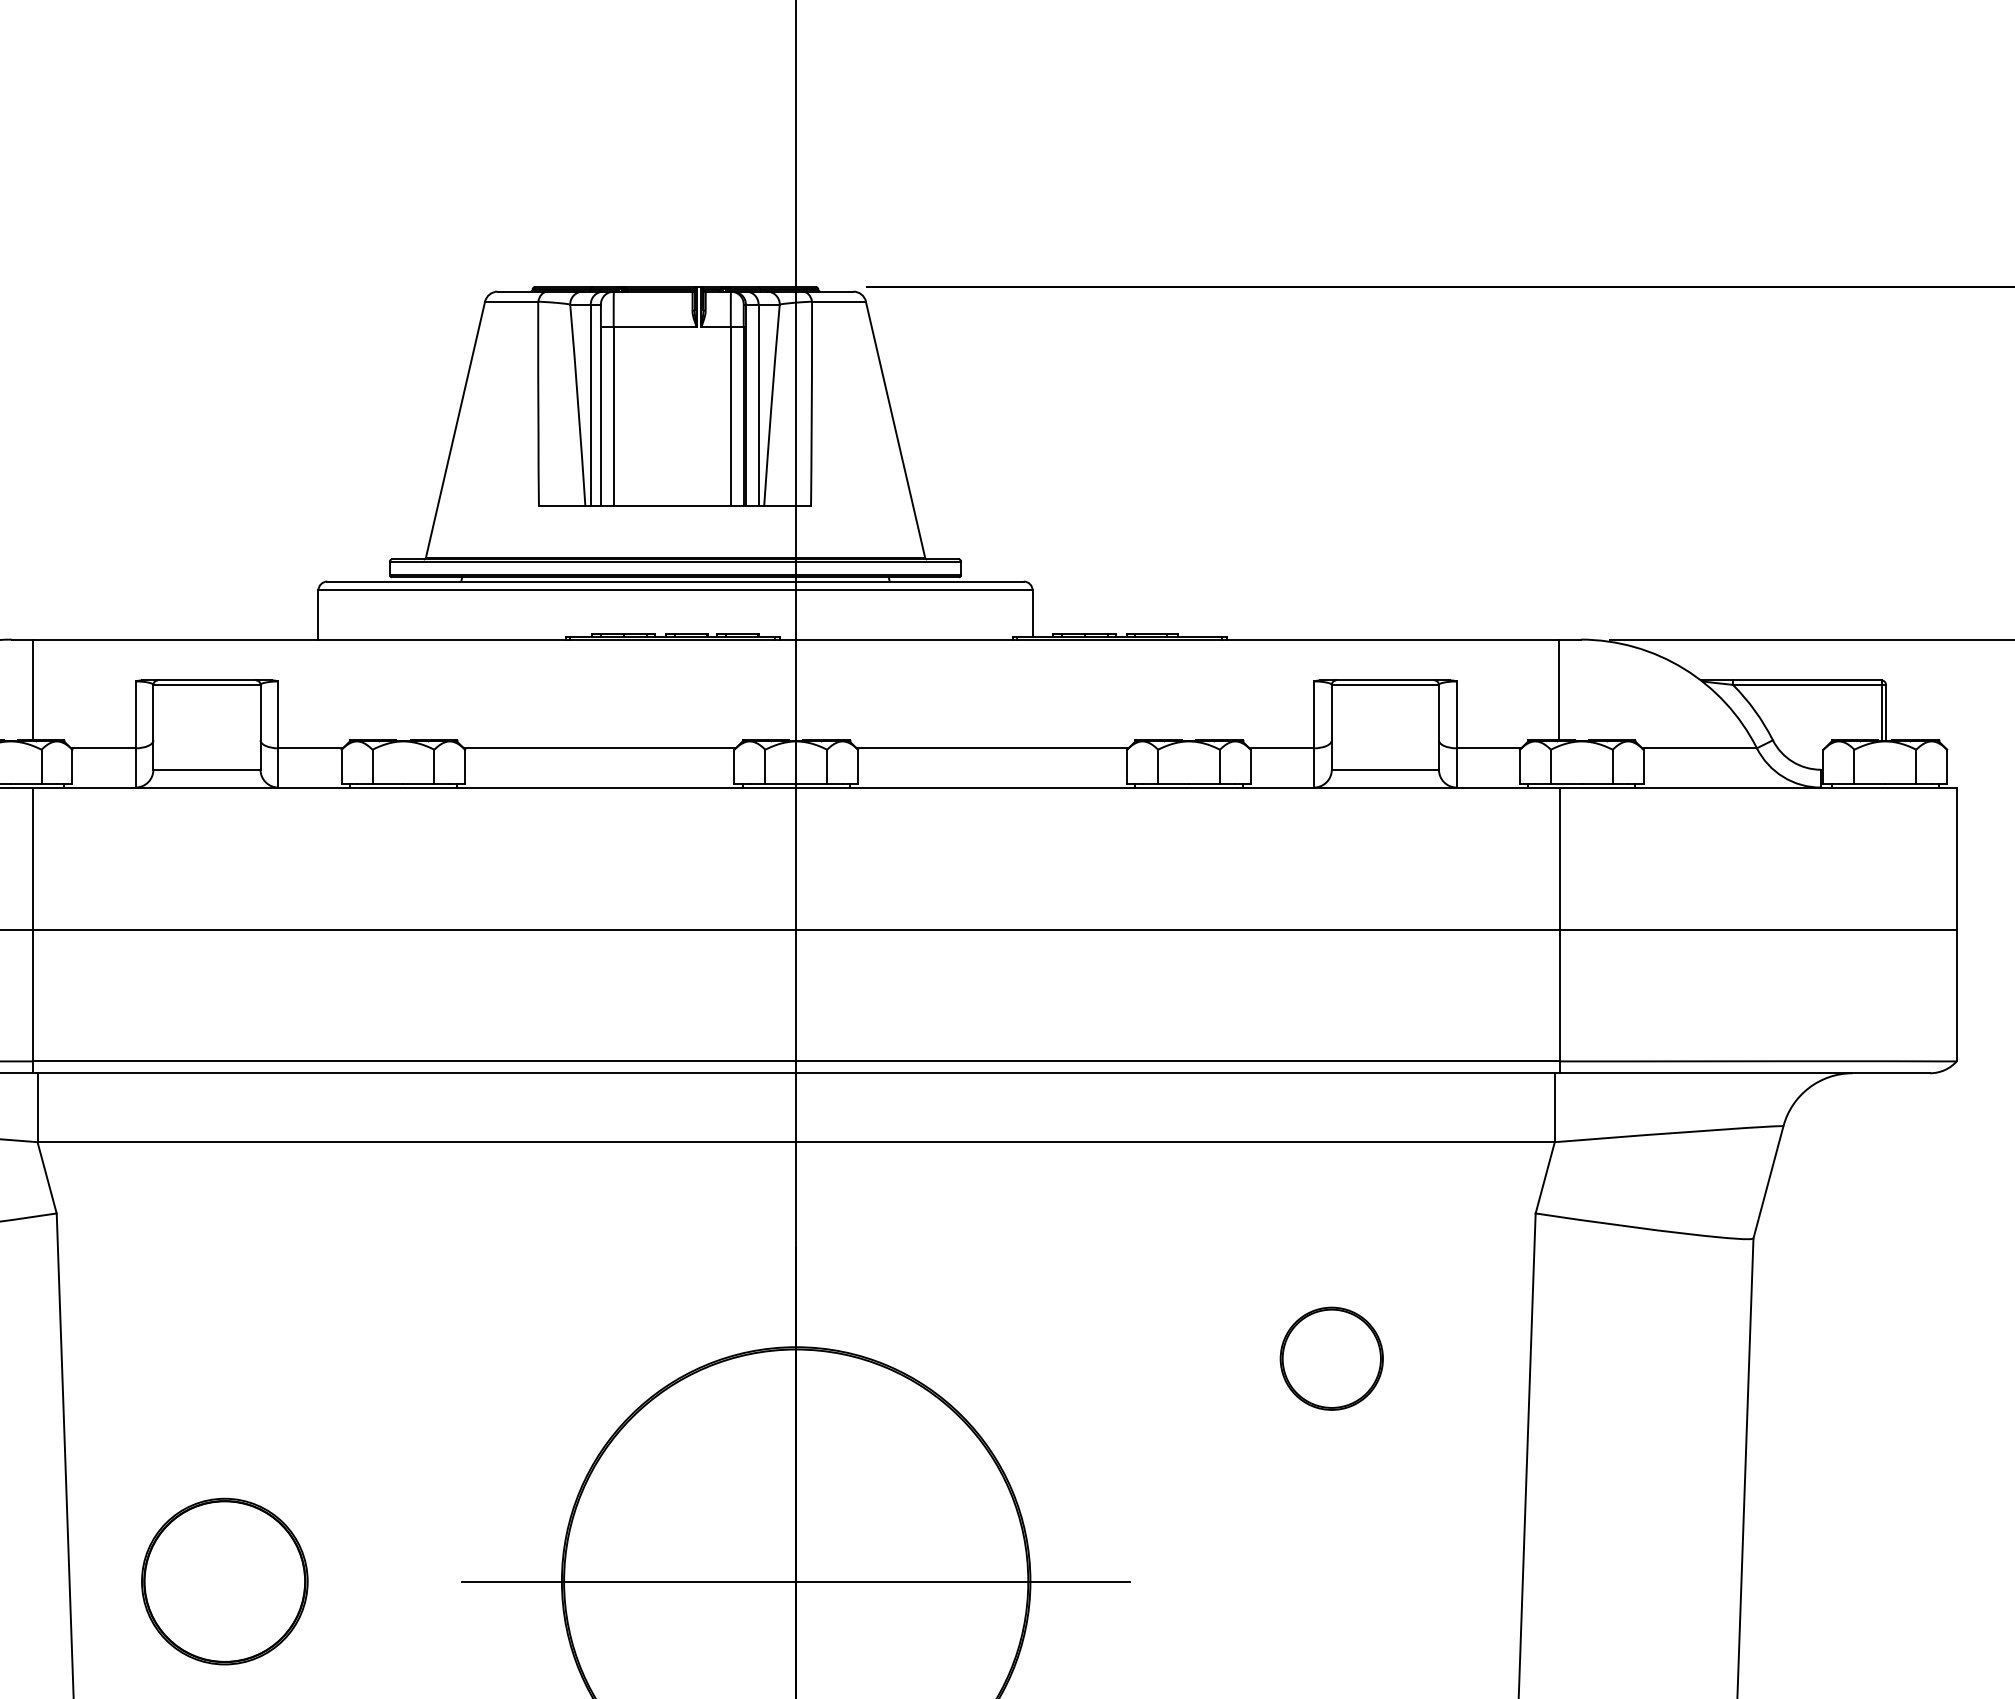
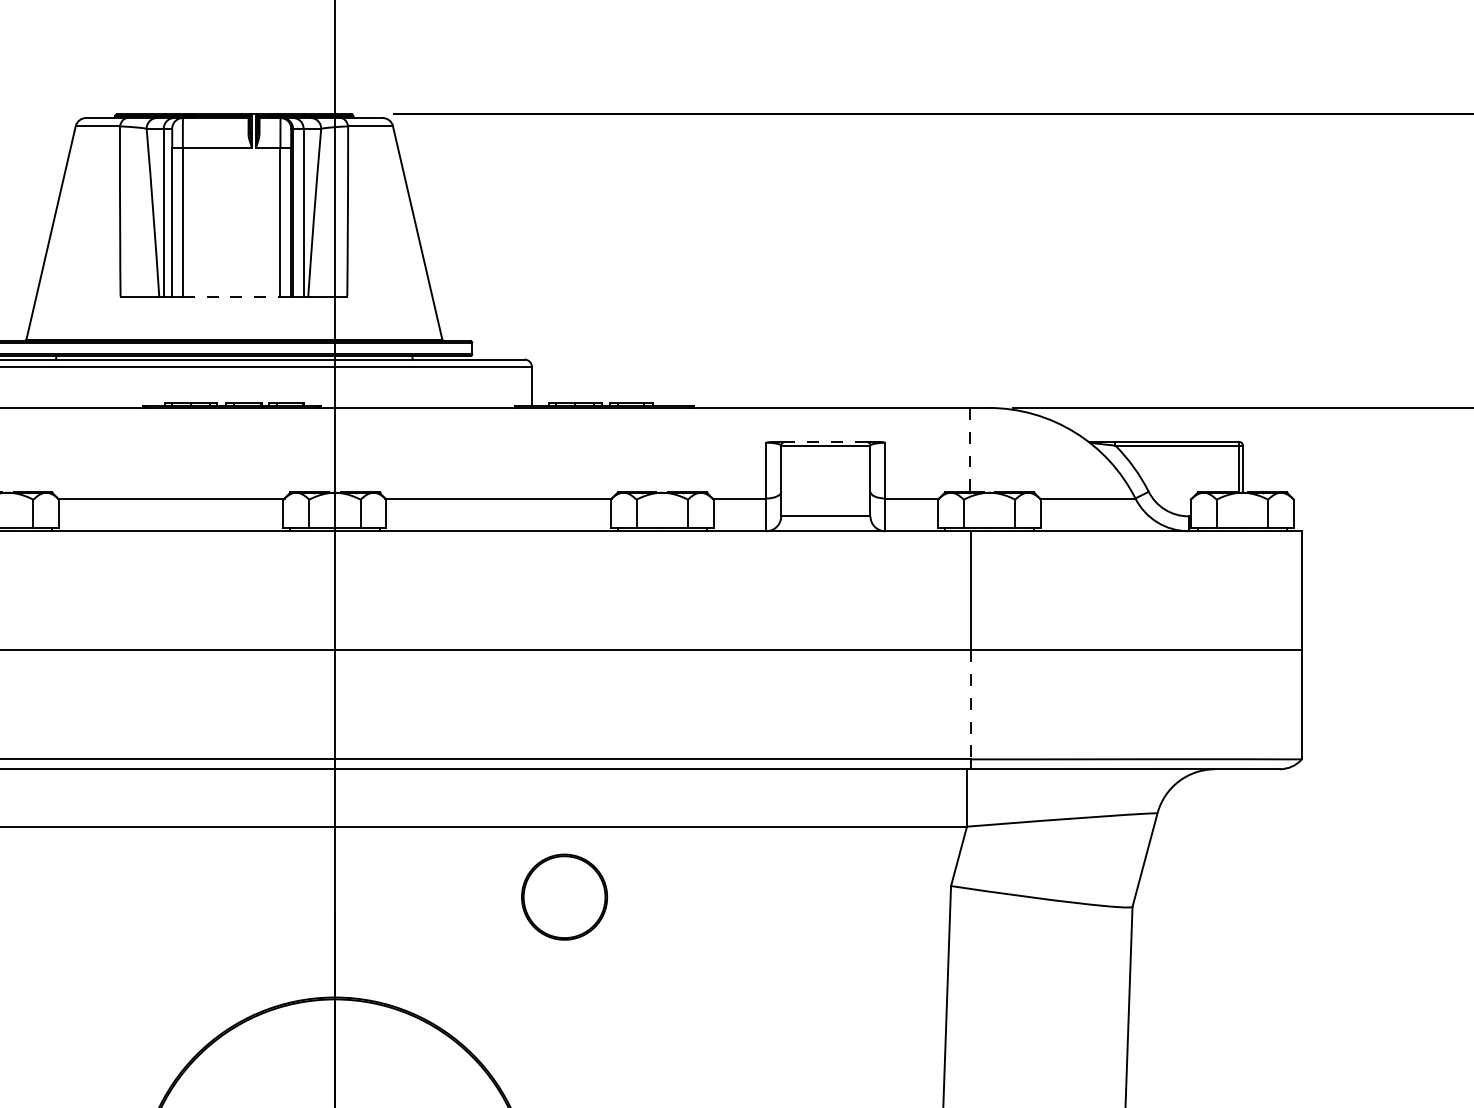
line: (672, 505) -> (231, 296), solid -> dashed
line: (1384, 680) -> (825, 442), solid -> dashed
line: (1558, 690) -> (970, 450), solid -> dashed
line: (1559, 996) -> (970, 705), solid -> dashed
part: (1331, 1358) -> (564, 896), moved

